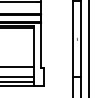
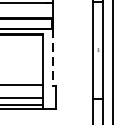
line: (41, 45) -> (52, 58), solid -> dashed

